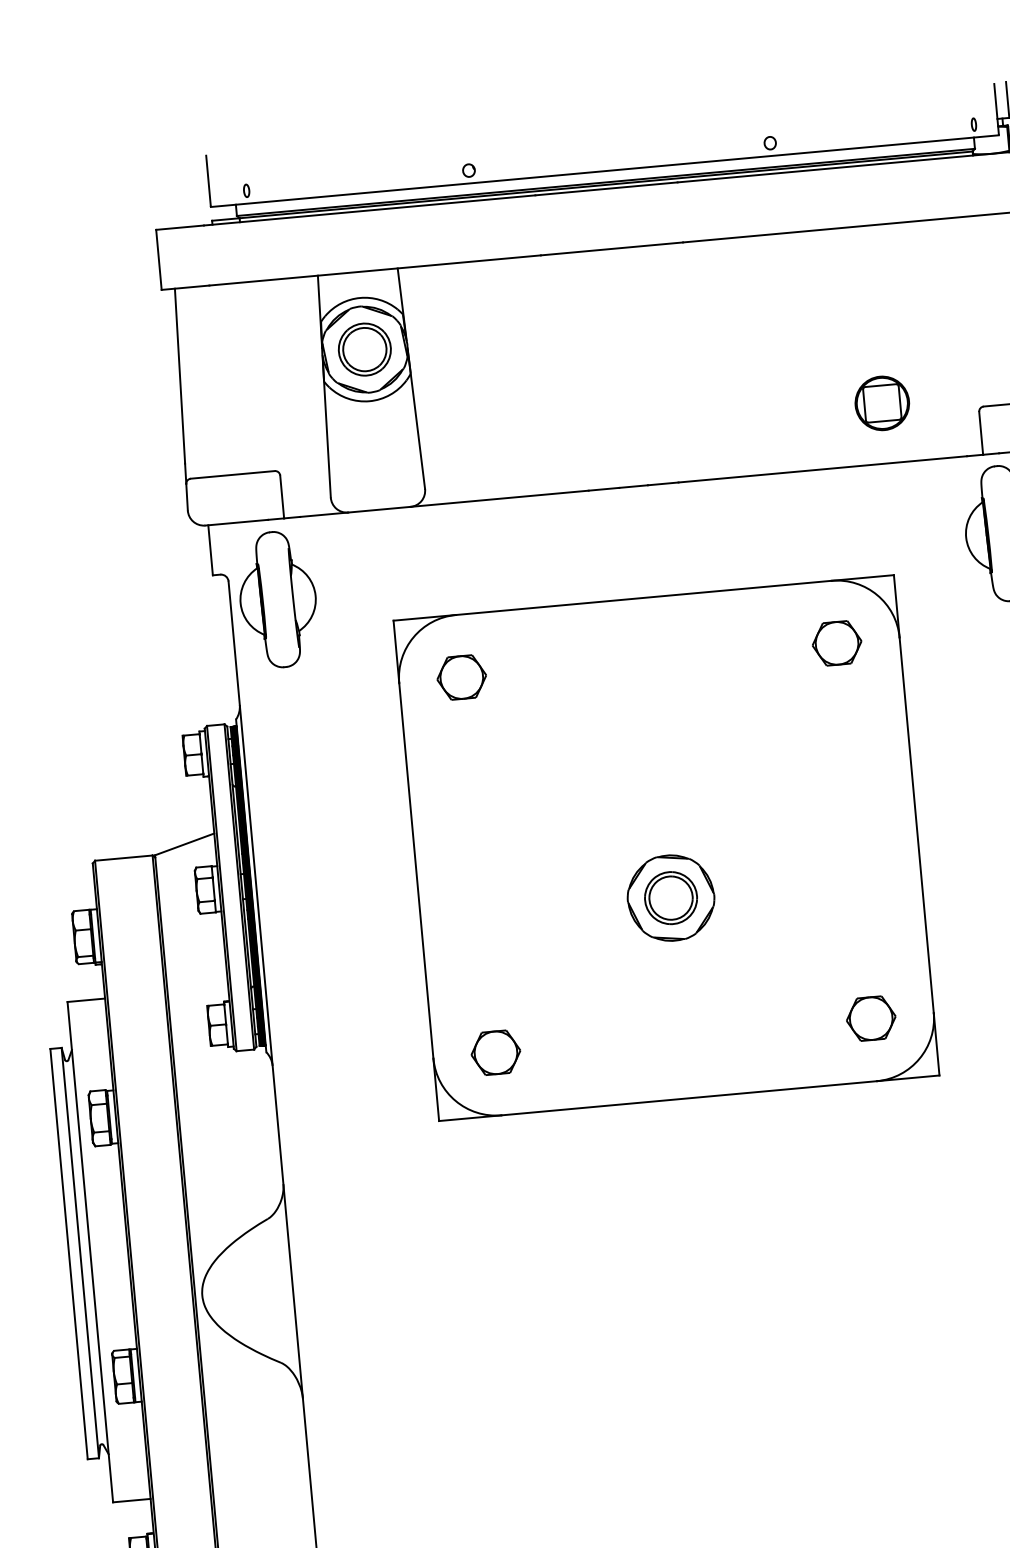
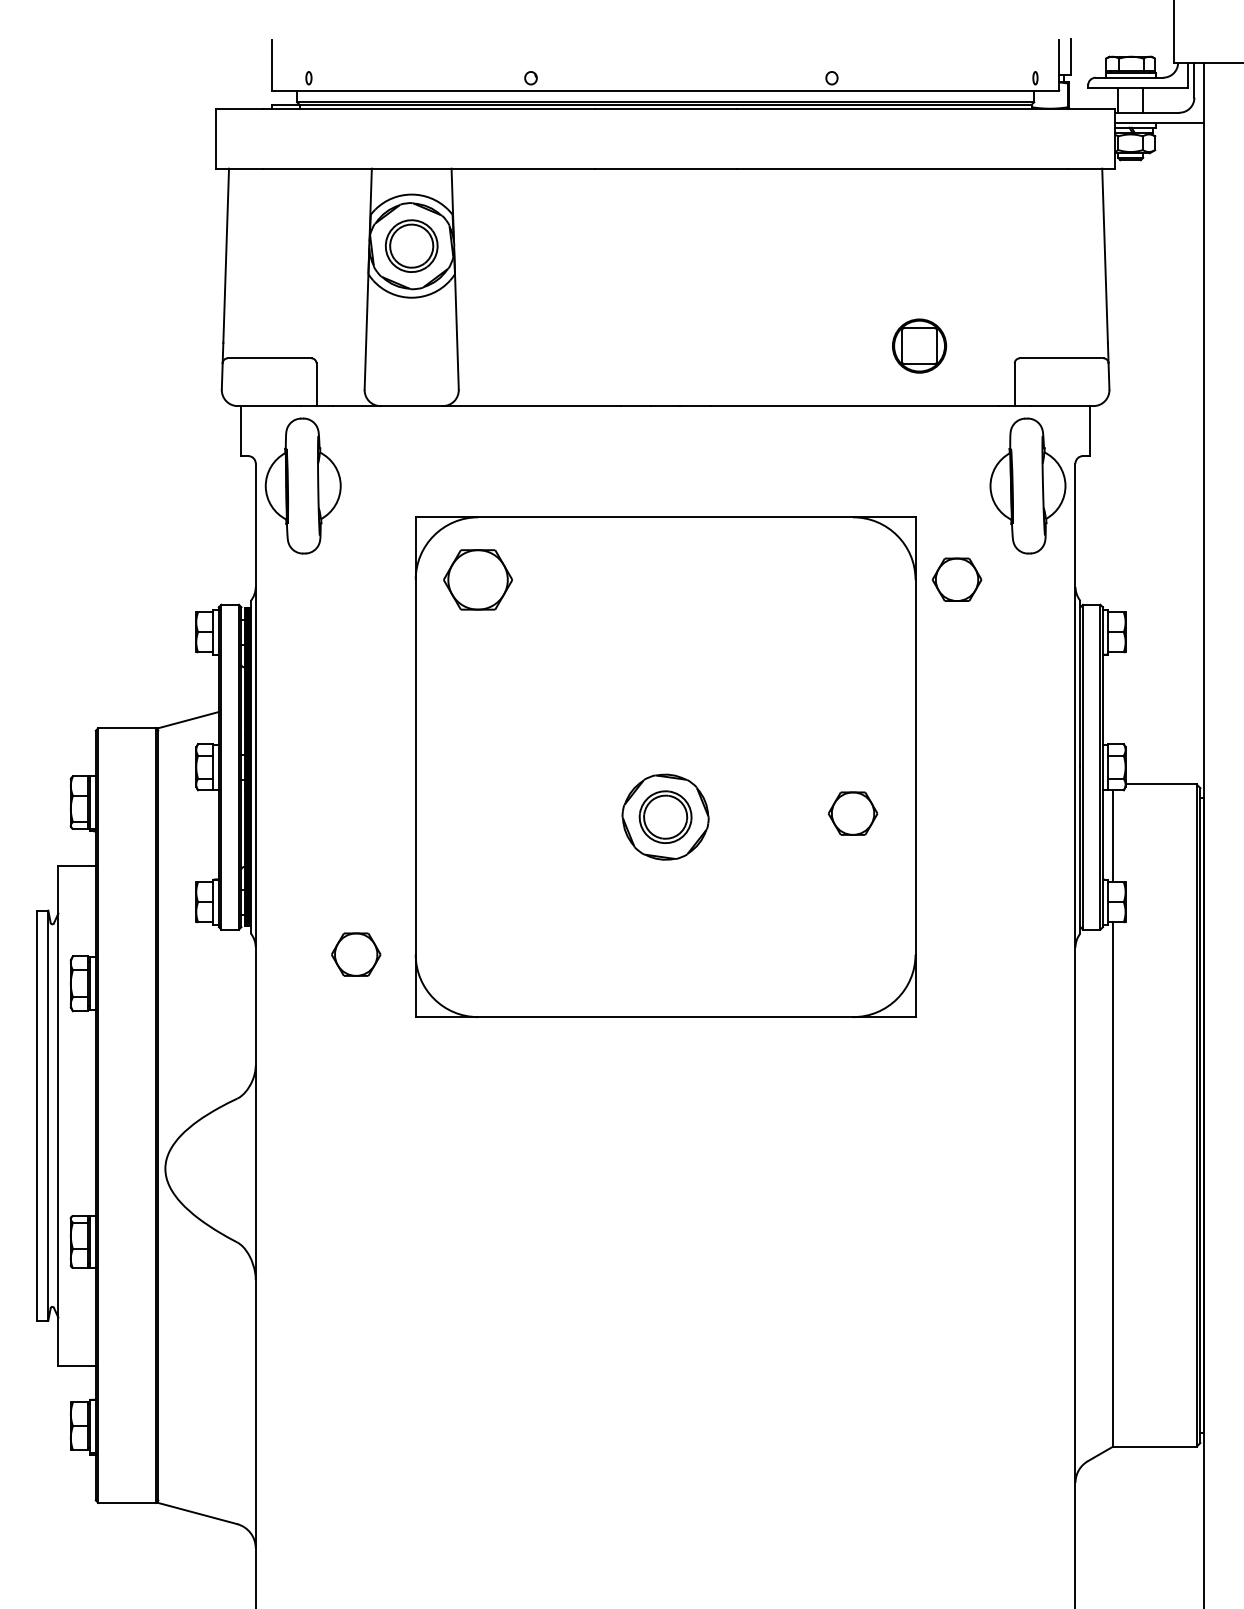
part: (837, 643) -> (957, 579), moved
part: (462, 677) -> (478, 579), size x1.4
part: (871, 1018) -> (853, 813), moved
part: (496, 1052) -> (356, 954), moved

